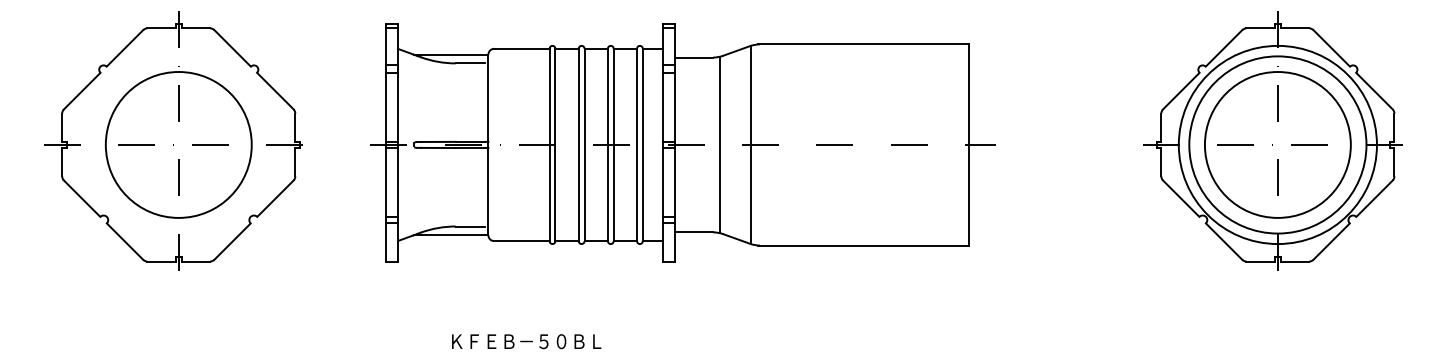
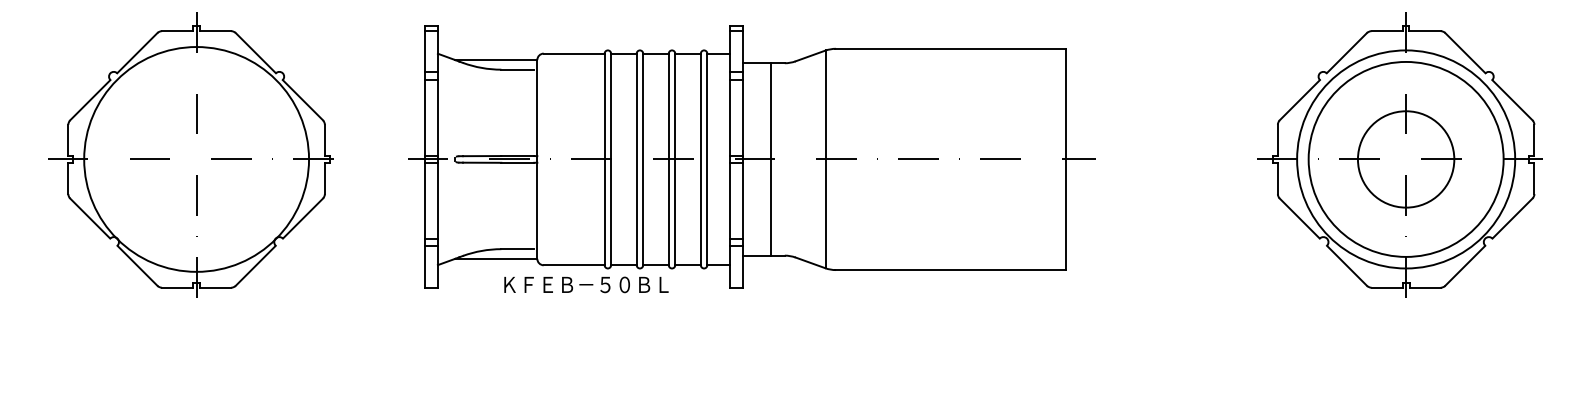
circle: (178, 145) -> (196, 159), size x1.4
line: (720, 145) -> (770, 159), moved
circle: (1277, 145) -> (1405, 159), size x0.6
text: (526, 341) -> (586, 284), moved

